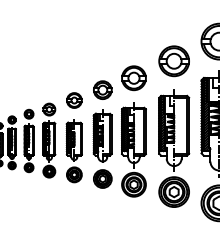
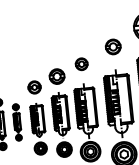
part: (173, 61) -> (112, 47), size x0.6
part: (133, 78) -> (81, 64), size x0.6
part: (49, 140) -> (17, 122), size x0.6

